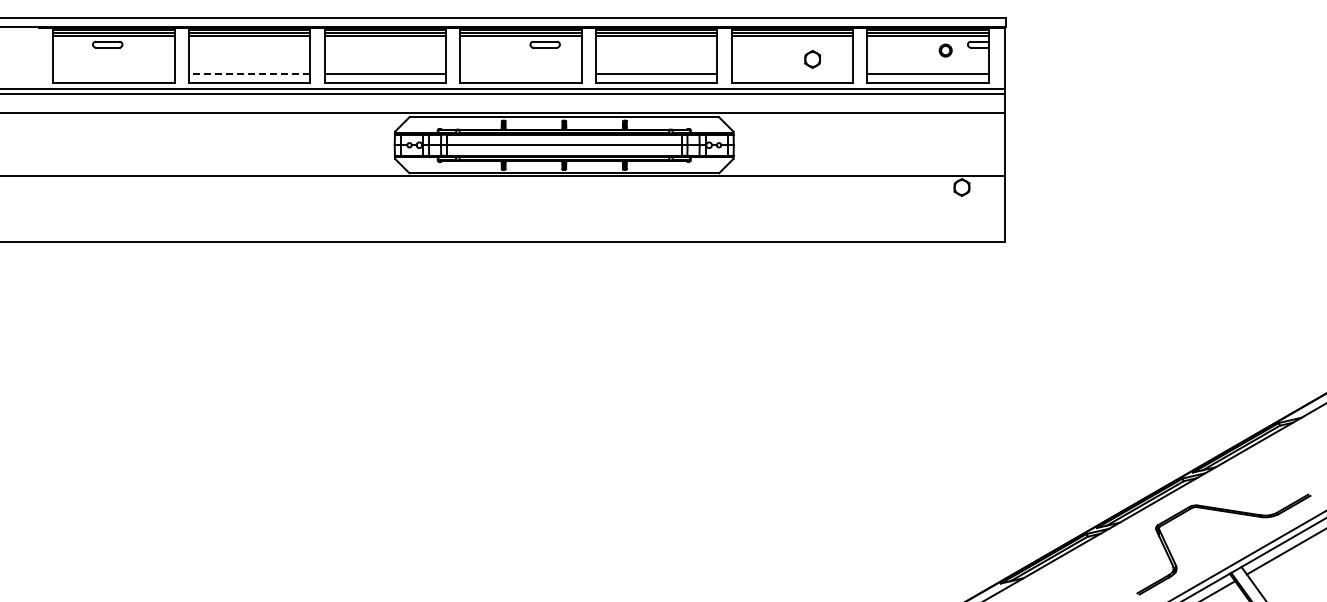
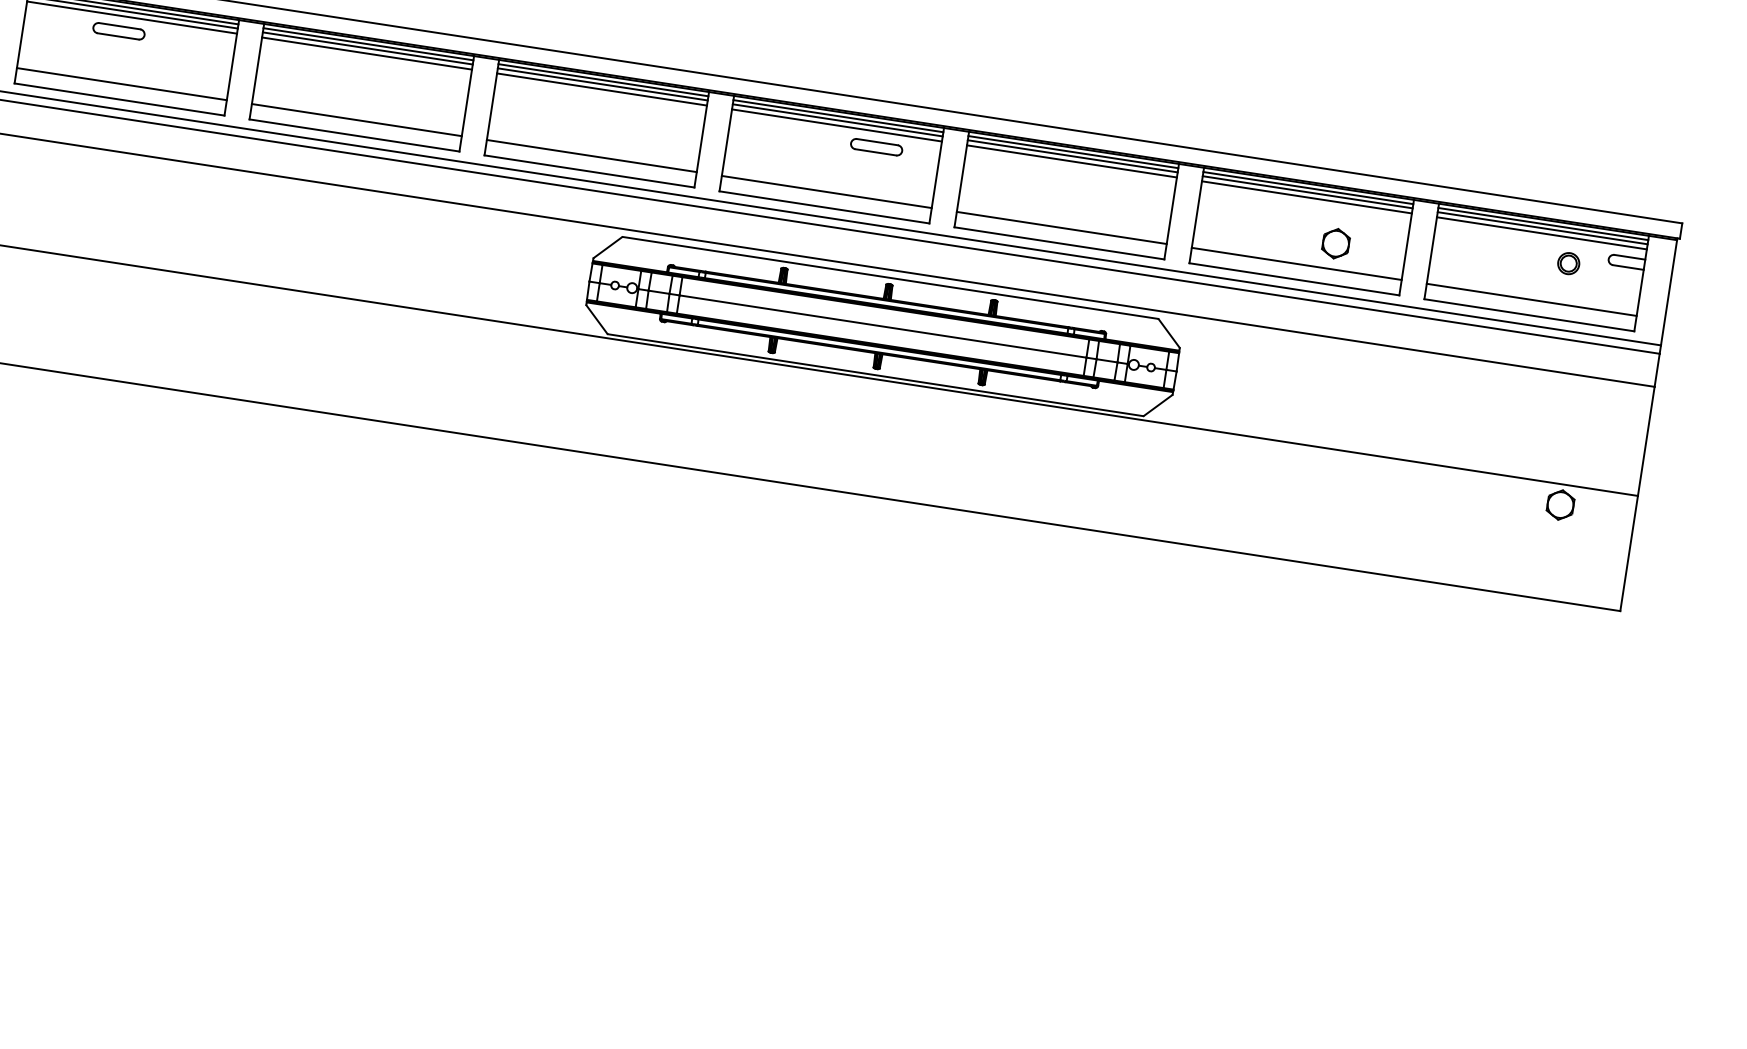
line: (113, 74) -> (121, 84), added
line: (249, 74) -> (356, 120), dashed -> solid
line: (520, 74) -> (825, 192), added
line: (791, 74) -> (1295, 264), added

